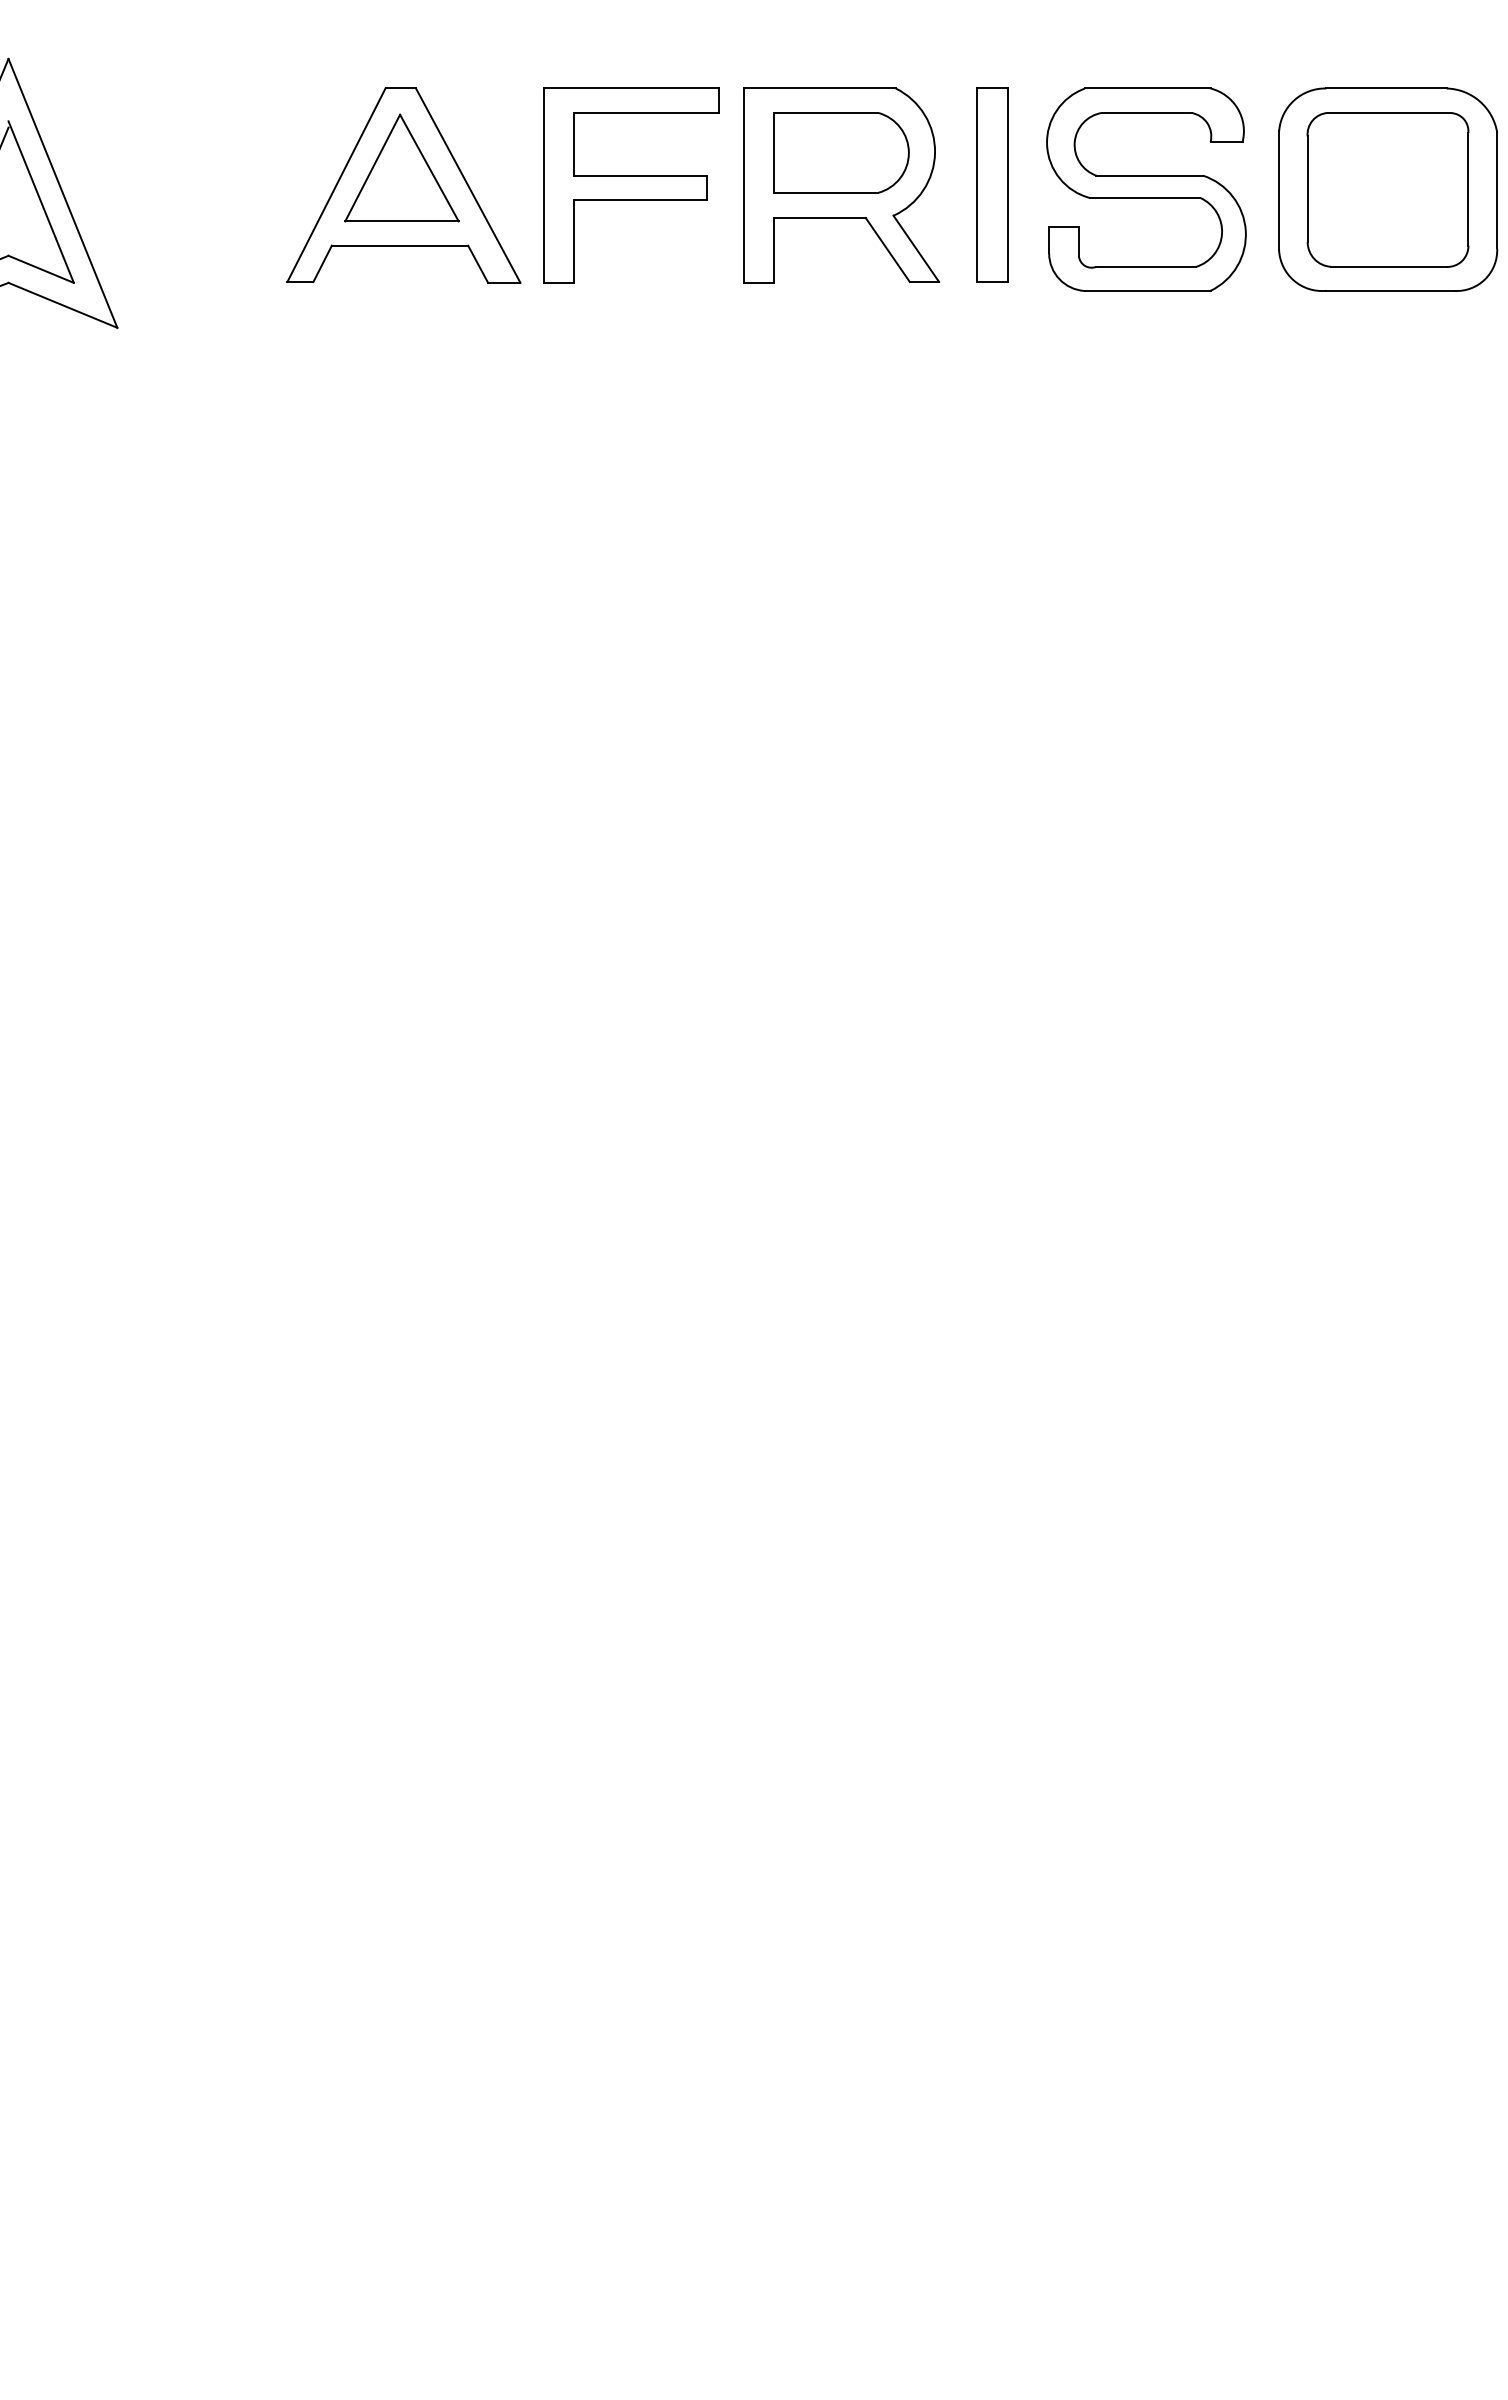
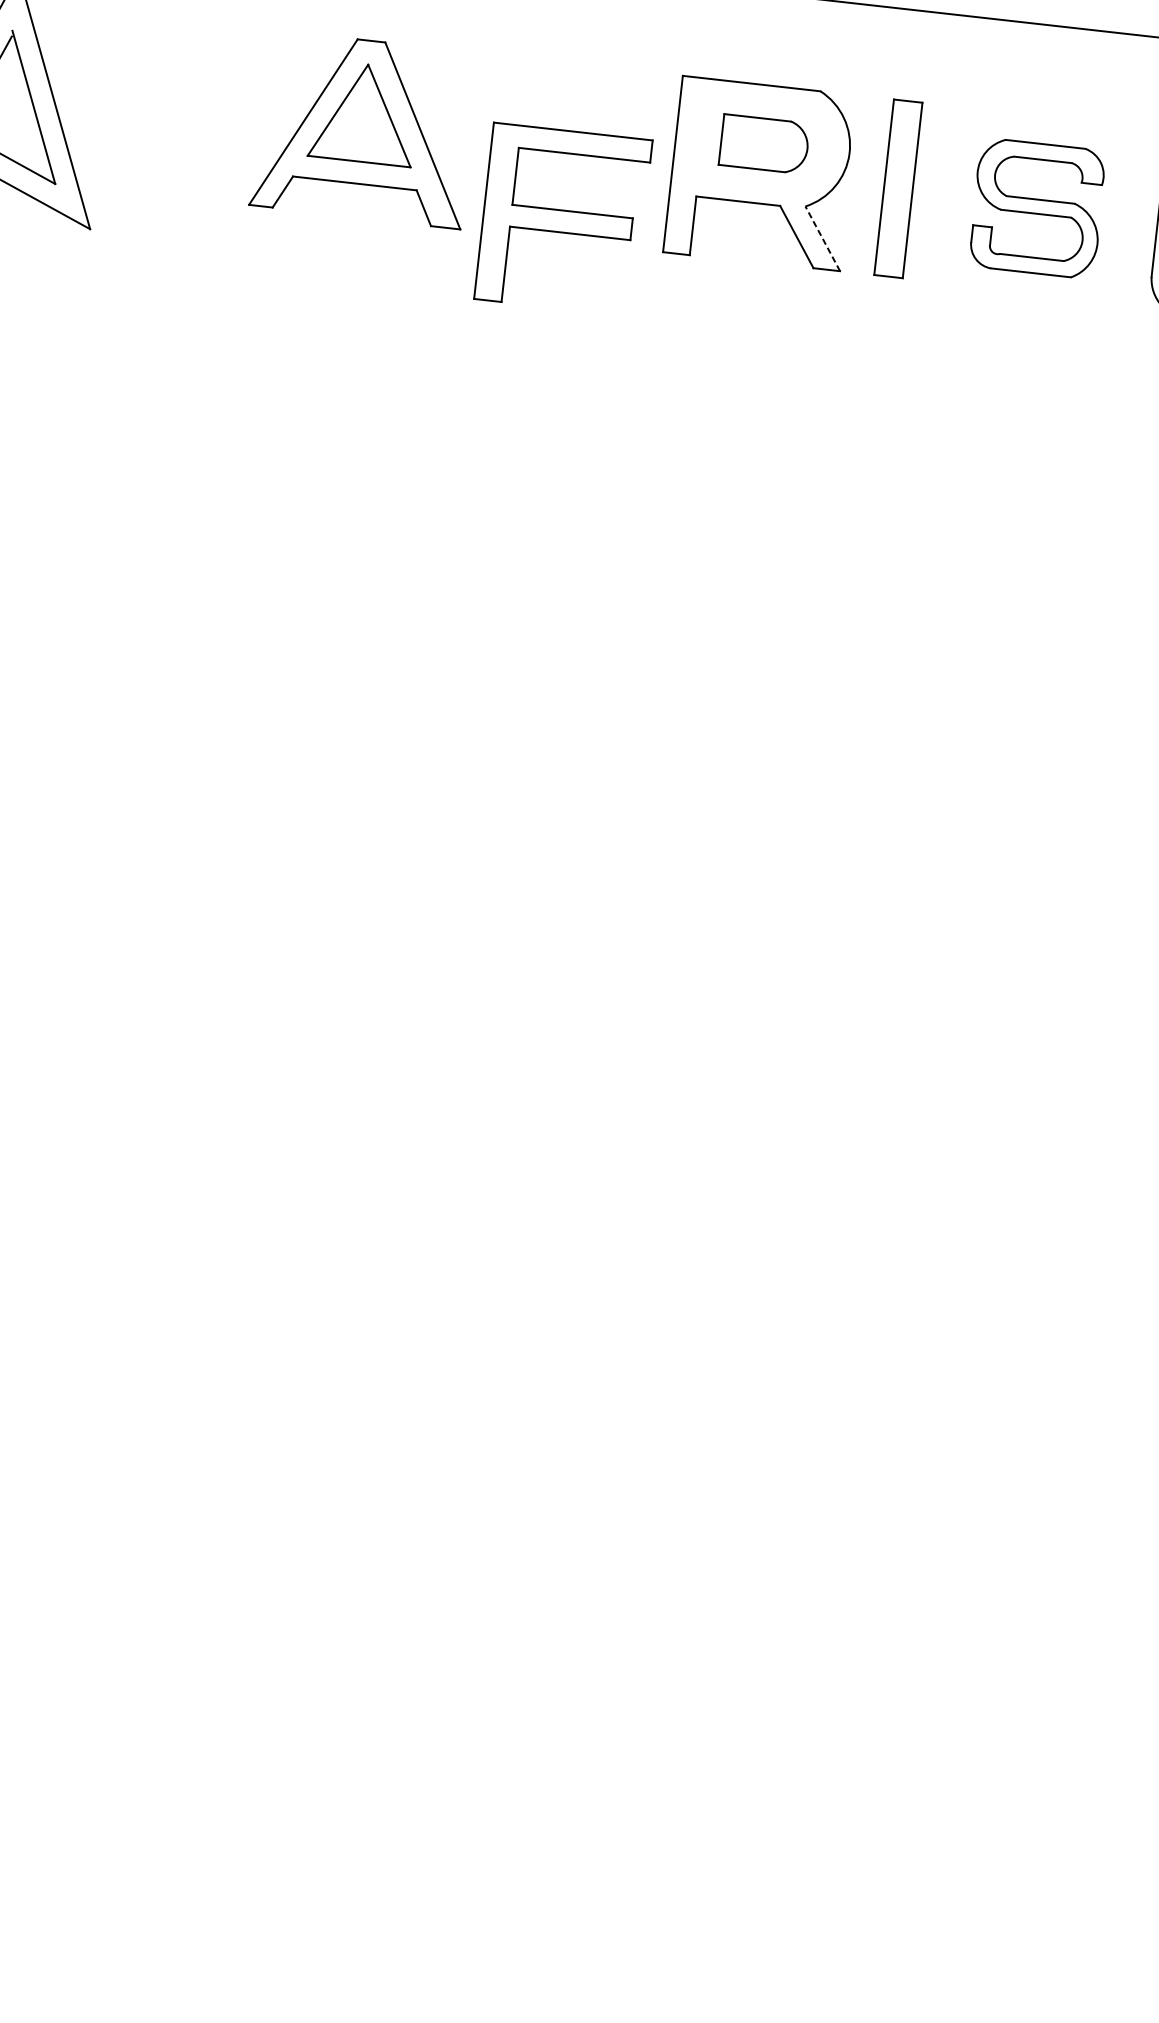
part: (841, 152) -> (764, 143), size x0.7
part: (631, 185) -> (563, 219), moved
part: (1146, 189) -> (1037, 208), size x0.7
line: (916, 248) -> (822, 238), solid -> dashed

